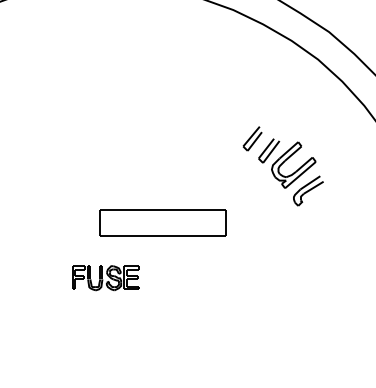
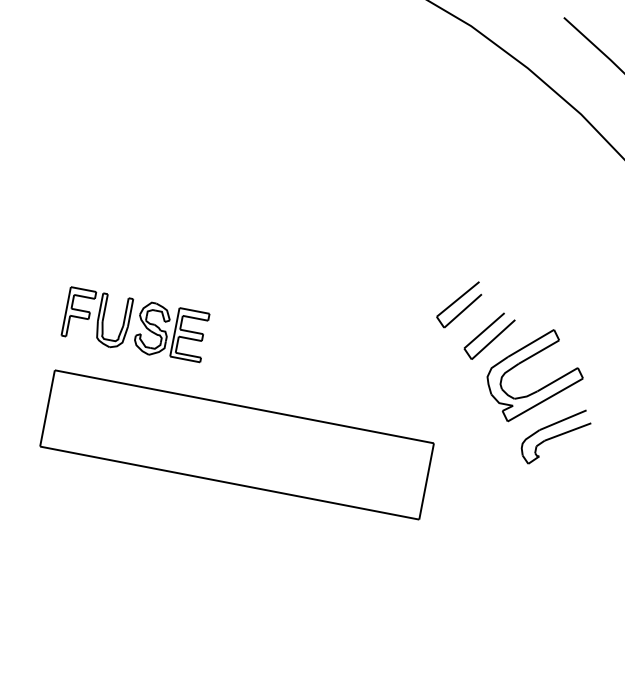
part: (162, 222) -> (236, 443), size x1.43
part: (105, 278) -> (134, 326), moved

